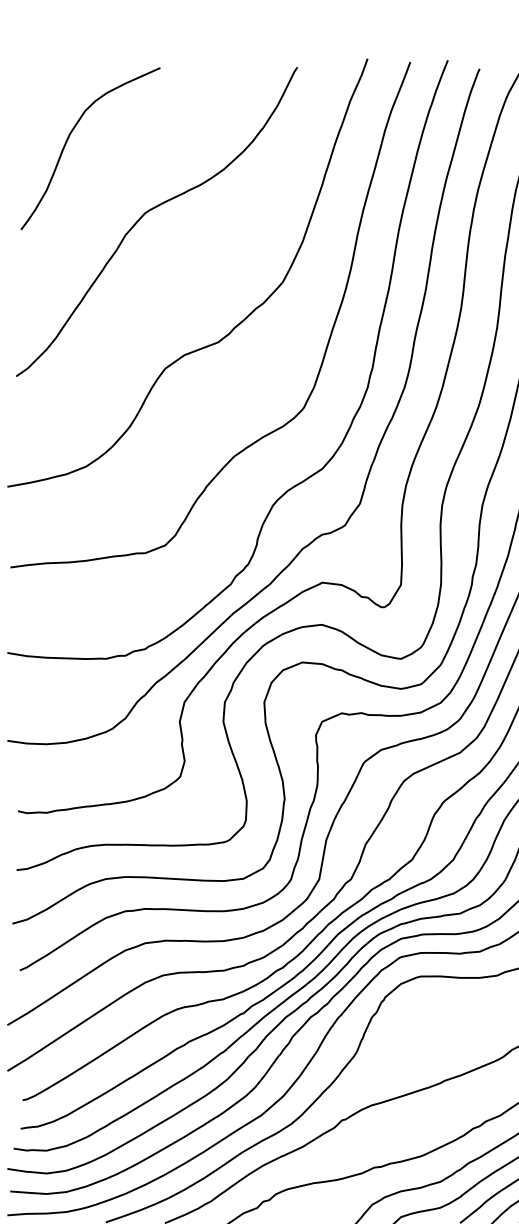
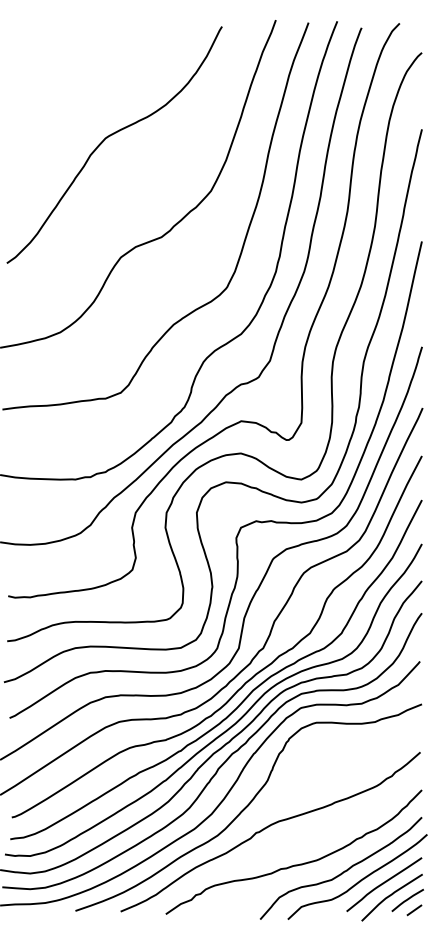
curve: (69, 138) -> (47, 81), removed

